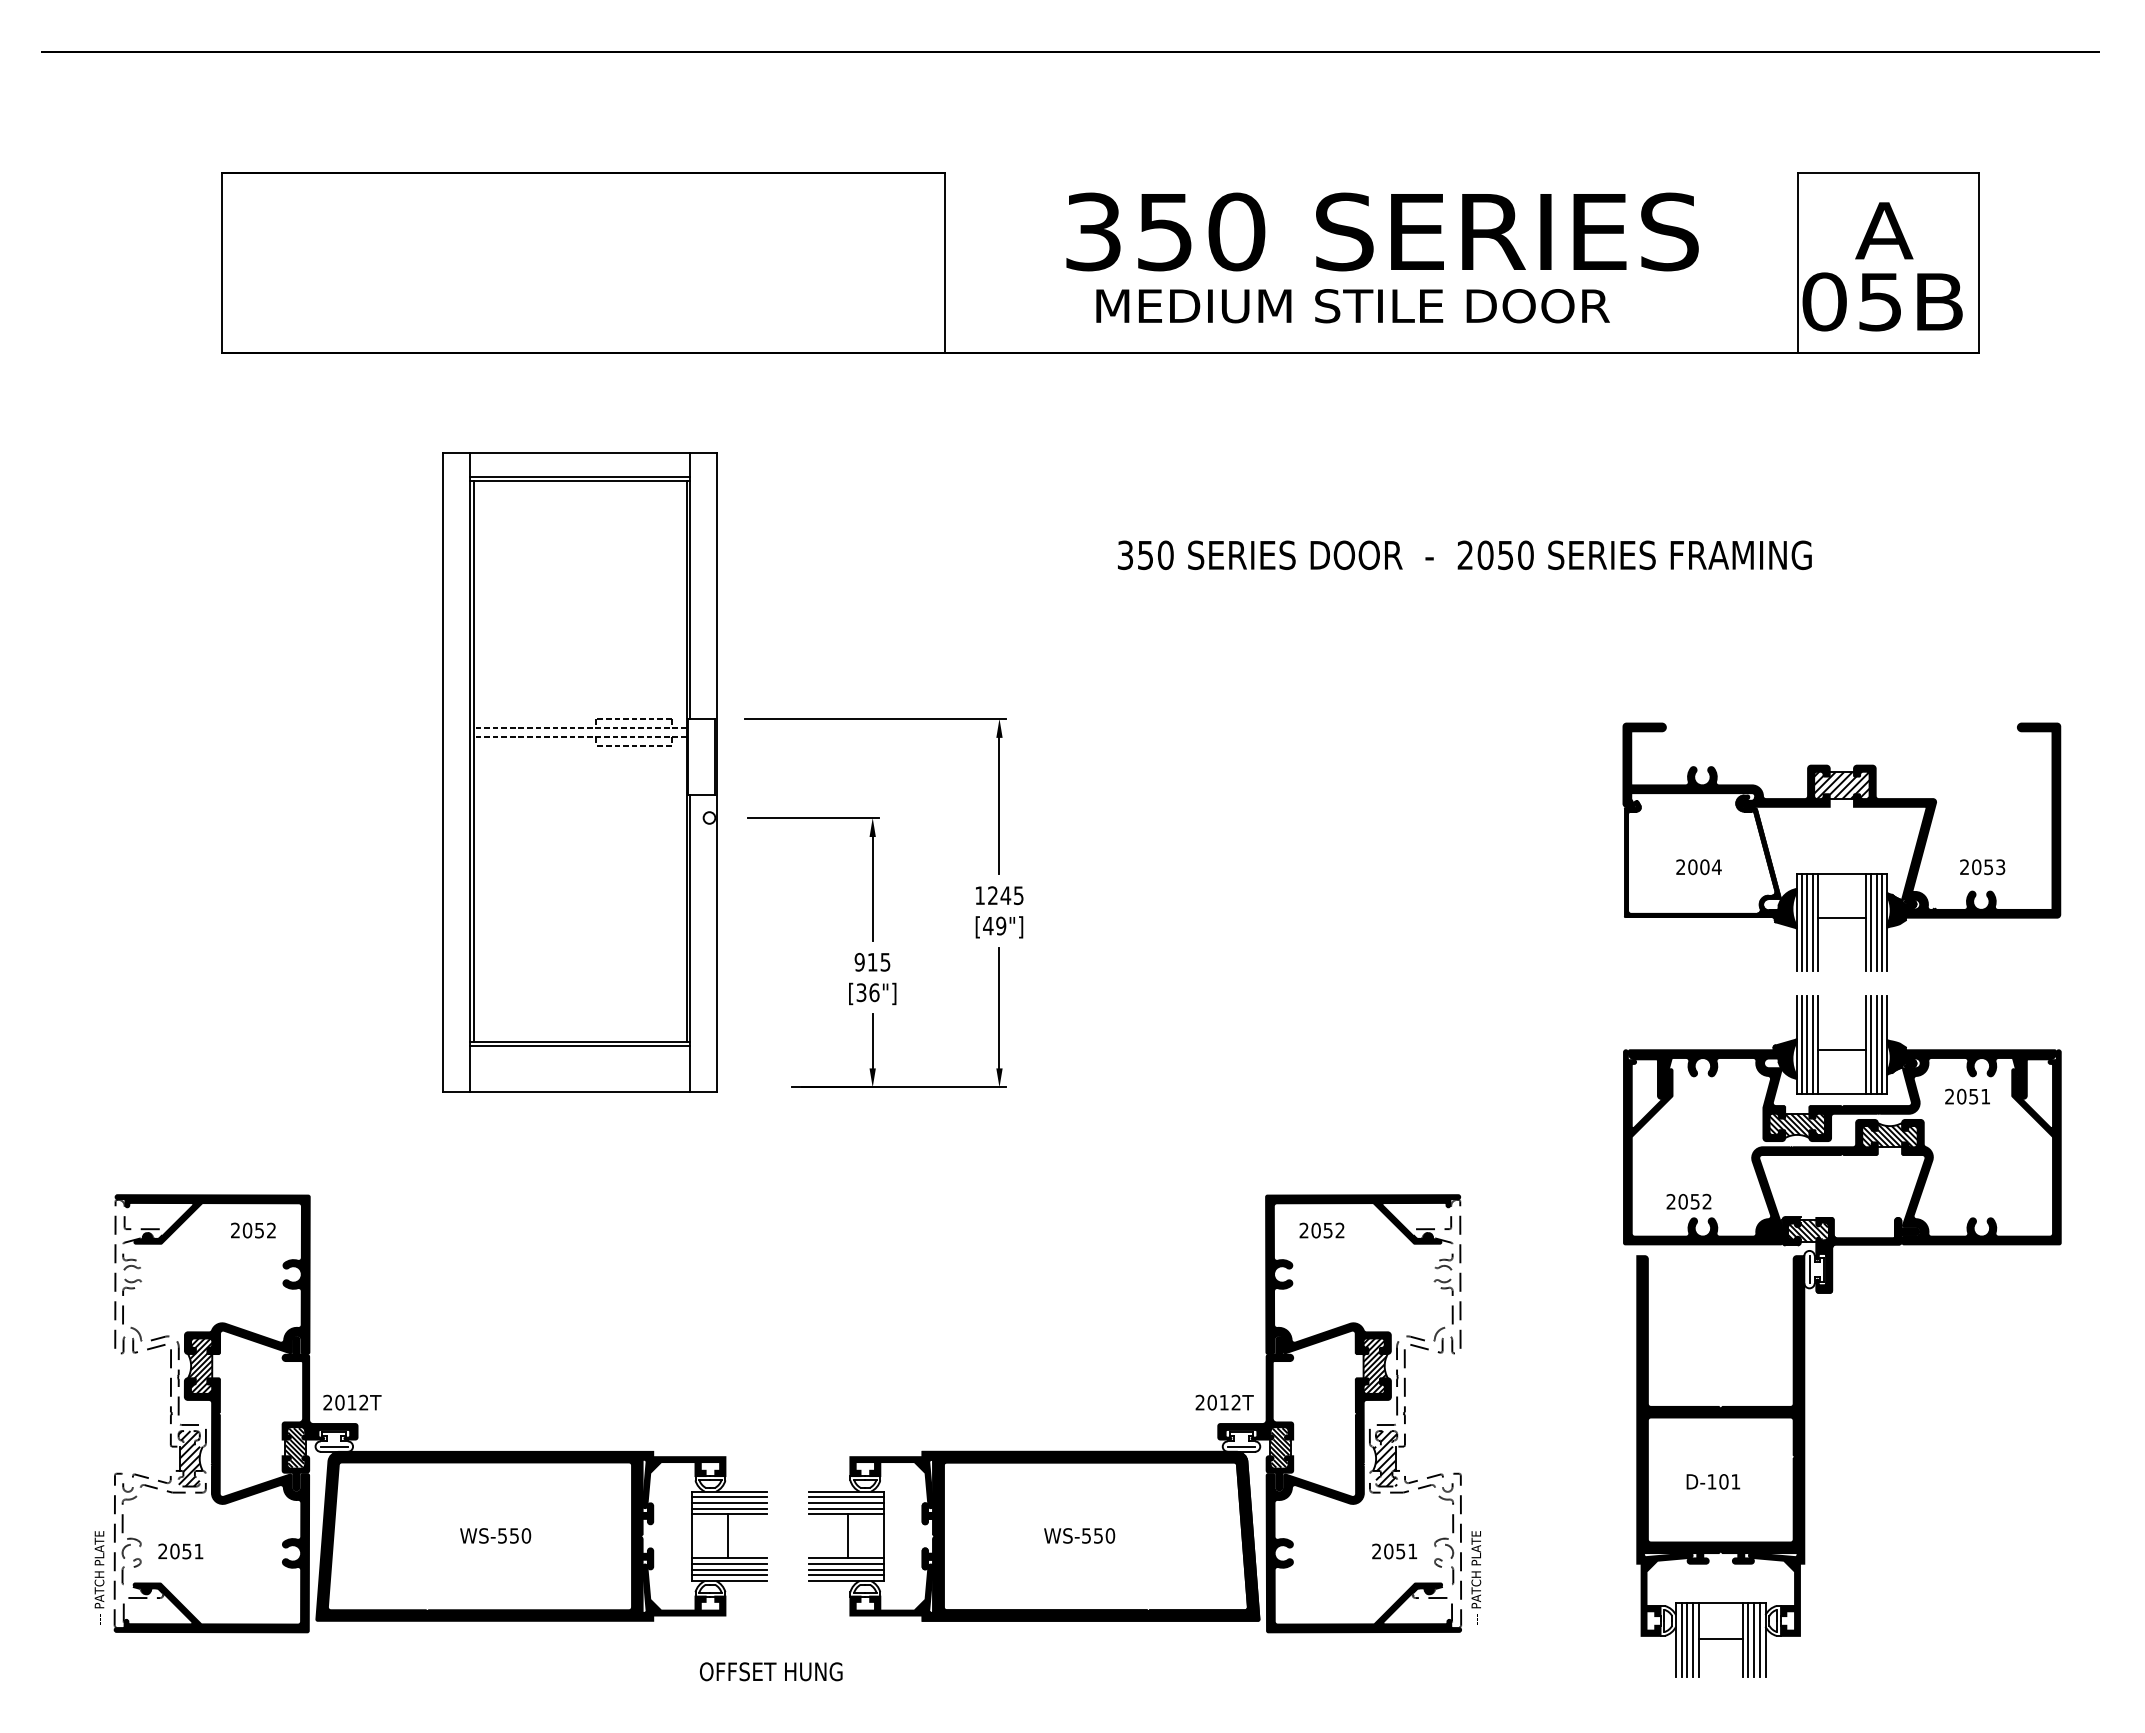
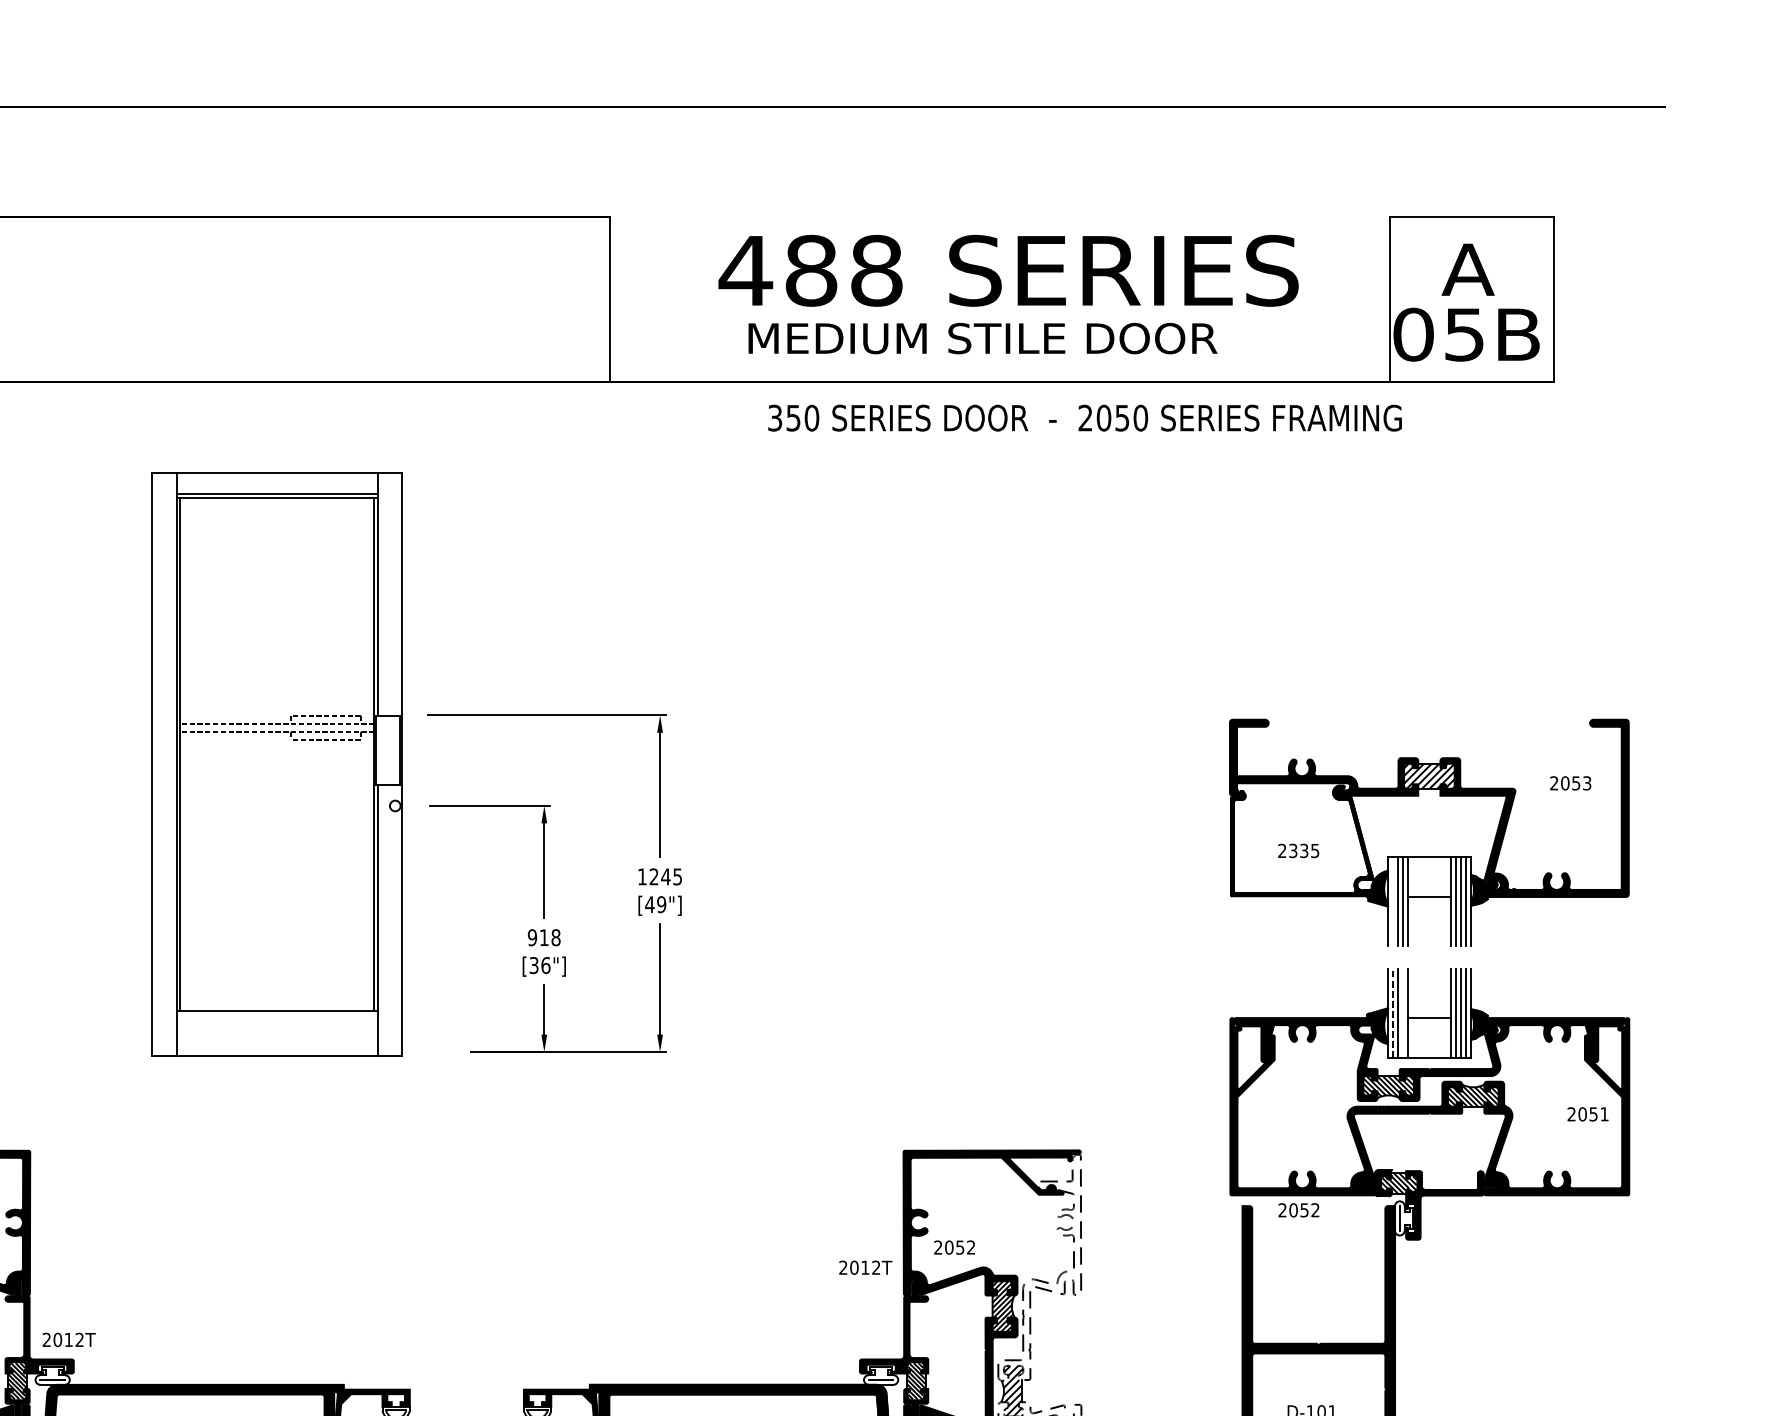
text: (1164, 231) -> (810, 270), 350 -> 488
text: (1464, 555) -> (1084, 418), moved
text: (1704, 867) -> (1303, 851), 2004 -> 2335
text: (1982, 867) -> (1570, 783), moved
line: (1801, 922) -> (1392, 901), removed
text: (885, 961) -> (556, 937), 915 -> 918
line: (1812, 1044) -> (1402, 1012), removed
line: (1801, 1045) -> (1392, 1013), solid -> dashed
line: (579, 1046) -> (276, 1014), removed
text: (1967, 1096) -> (1587, 1114), moved
text: (1688, 1201) -> (1298, 1210), moved
text: (1321, 1230) -> (954, 1247), moved
text: (1224, 1402) -> (865, 1267), moved

